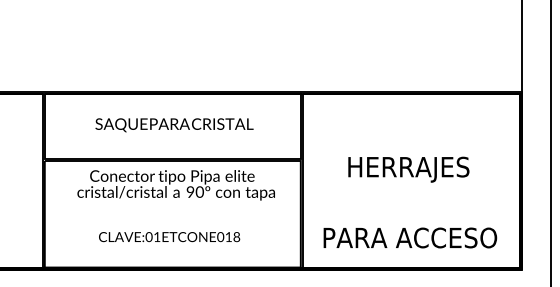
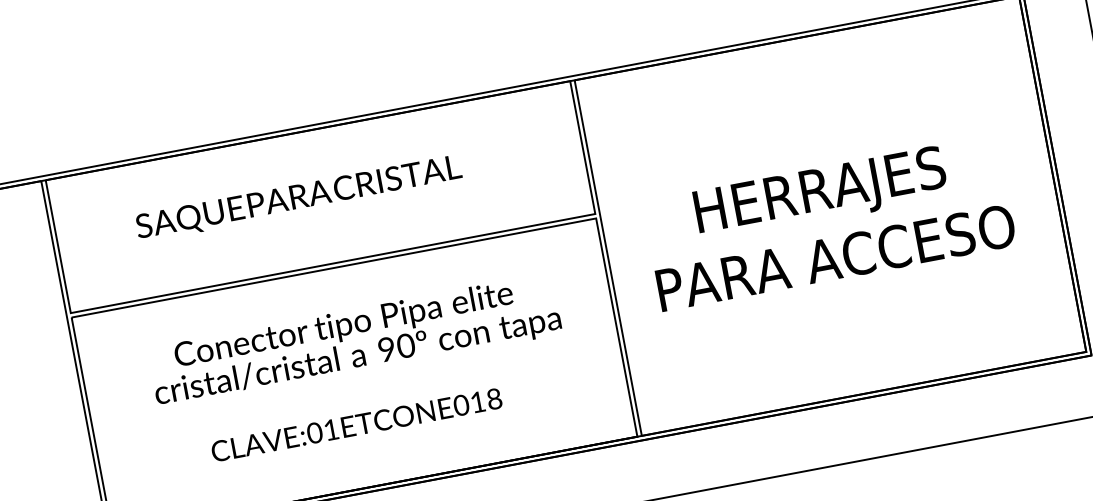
text: (174, 125) -> (299, 199), moved
text: (175, 185) -> (353, 341), moved
text: (410, 237) -> (836, 256), moved

